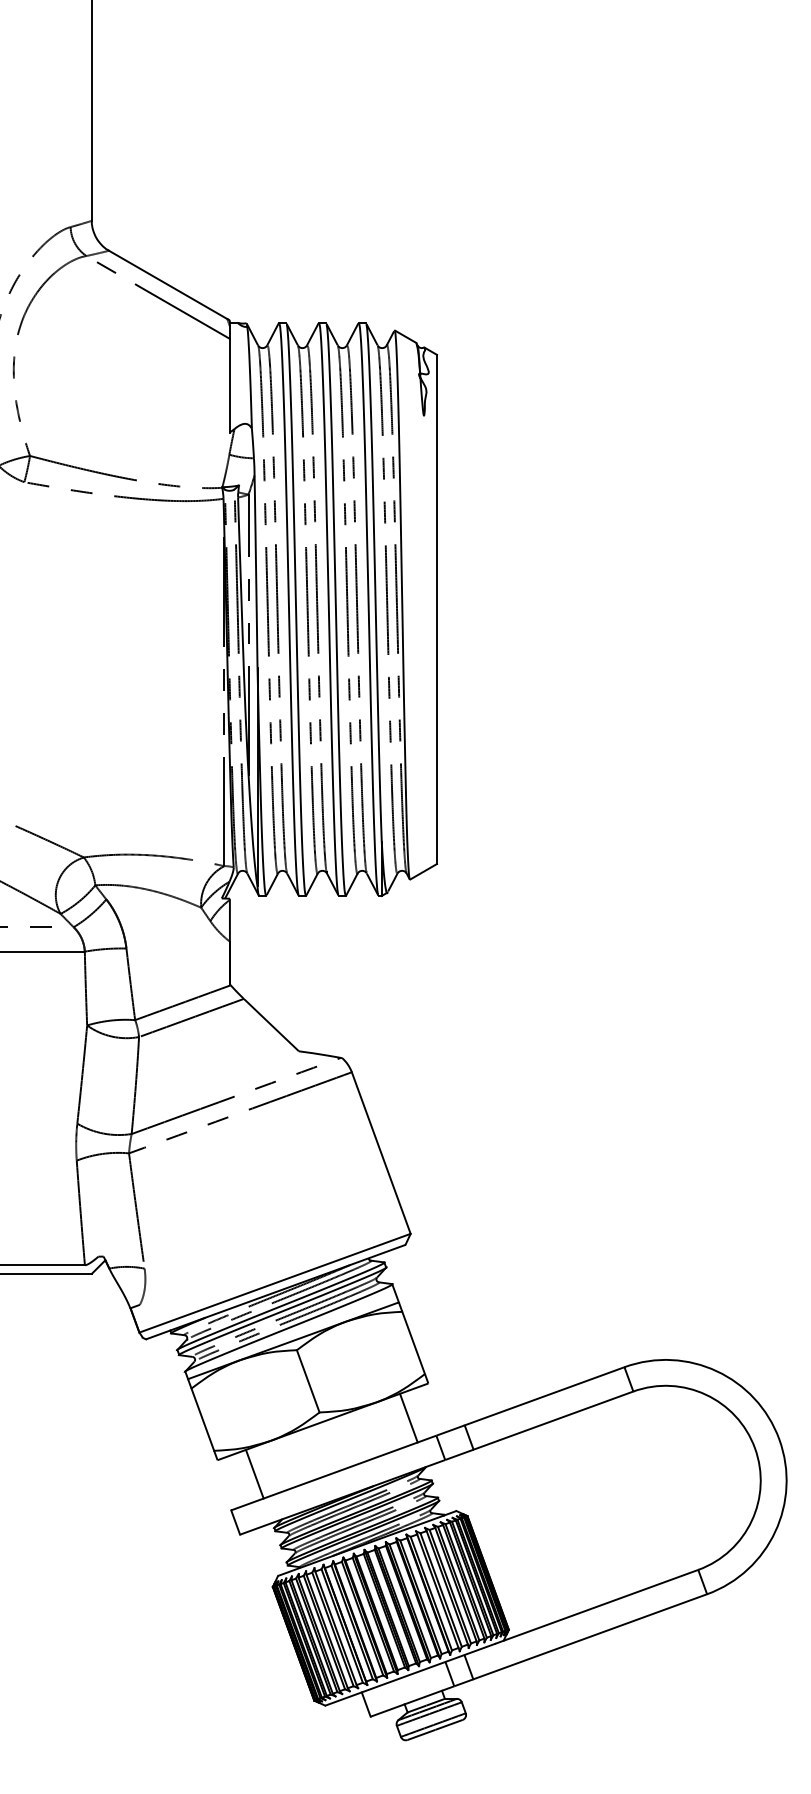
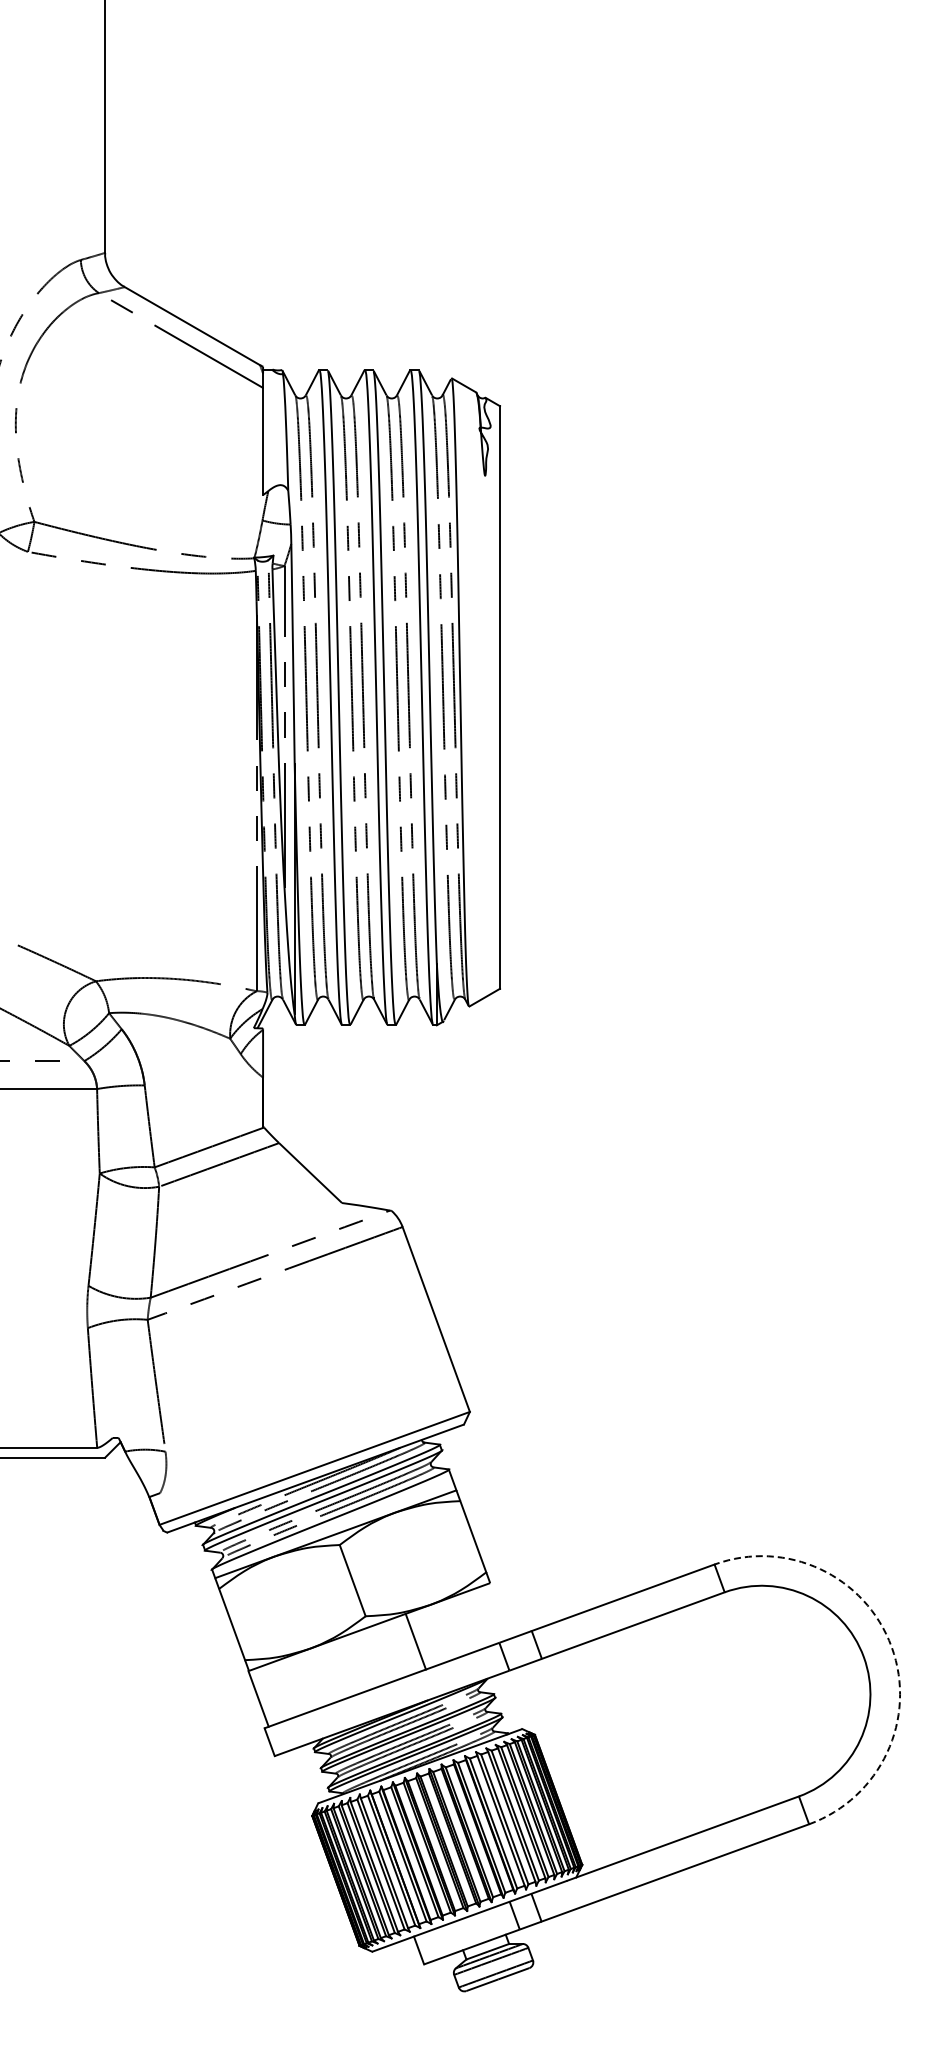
line: (408, 1417) -> (415, 1641), moved
arc: (779, 1439) -> (891, 1647), solid -> dashed
line: (254, 1473) -> (258, 1698), moved

